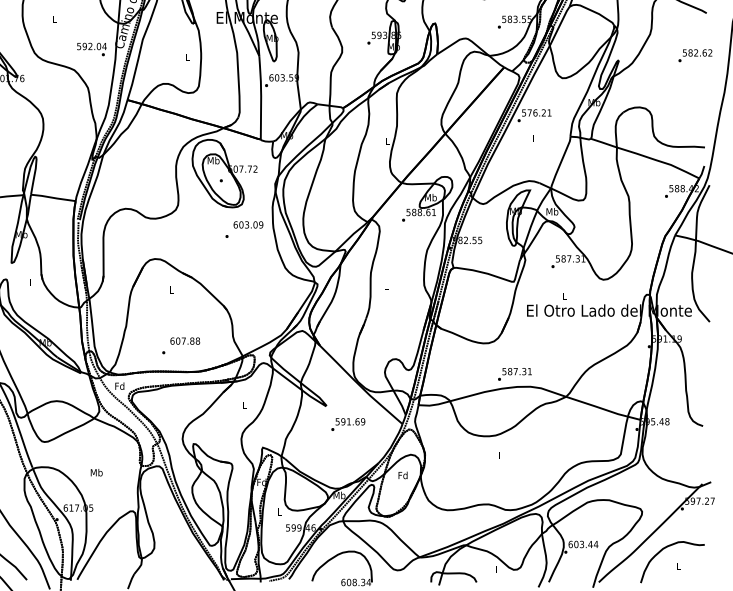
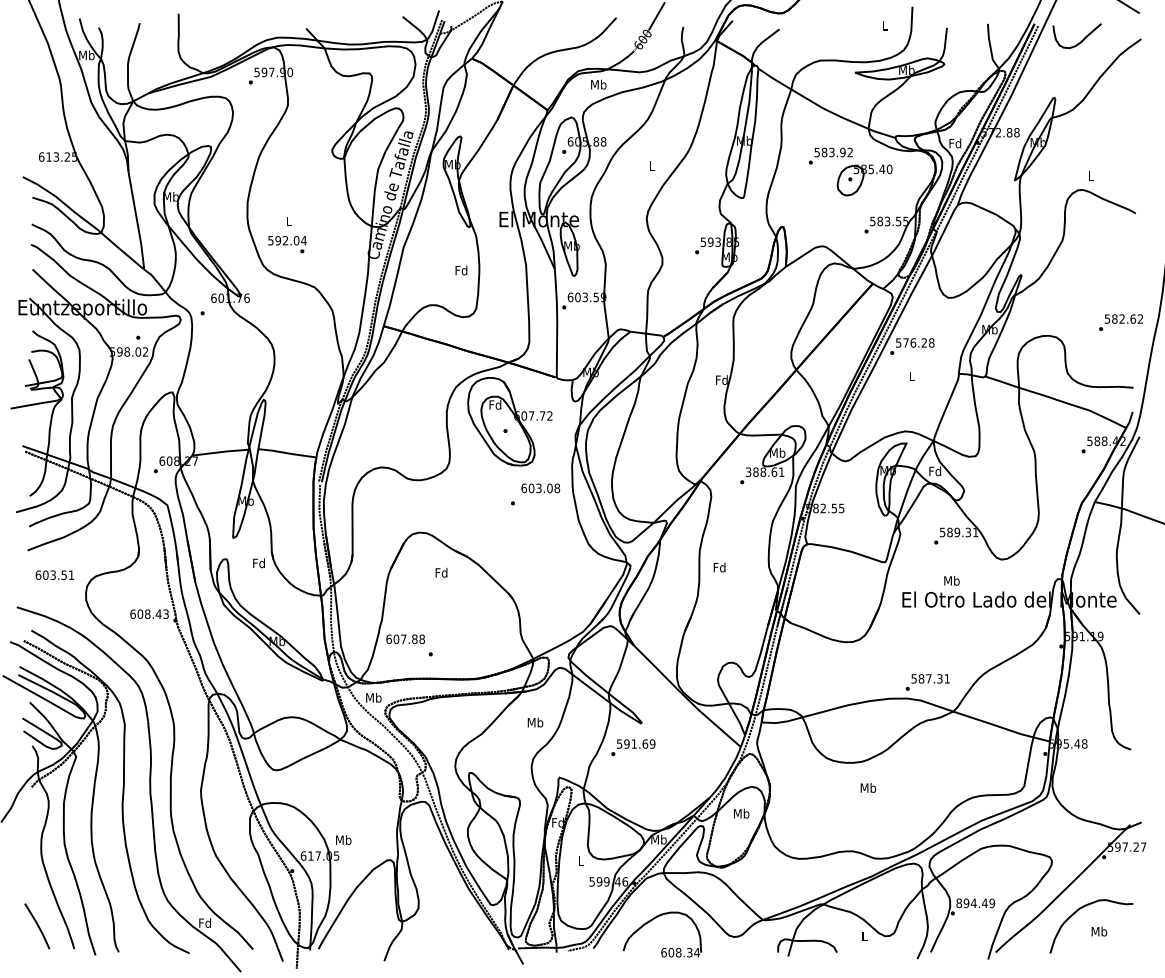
text: (91, 49) -> (287, 244), moved
text: (694, 55) -> (1120, 322), moved
text: (187, 57) -> (461, 270), L -> Fd
text: (549, 112) -> (931, 342), 576.21 -> 576.28
text: (387, 141) -> (721, 379), L -> Fd
text: (213, 160) -> (495, 404), Mb -> Fd
text: (408, 211) -> (748, 471), 588.61 -> 388.61
text: (552, 211) -> (935, 471), Mb -> Fd
text: (261, 225) -> (557, 488), 603.09 -> 603.08
text: (569, 258) -> (957, 532), 587.31 -> 589.31
text: (31, 282) -> (258, 563), L -> Fd
text: (386, 285) -> (719, 567), L -> Fd
text: (172, 289) -> (441, 572), L -> Fd
text: (564, 295) -> (951, 580), L -> Mb
text: (185, 341) -> (405, 639), moved
text: (514, 374) -> (927, 682), moved
text: (119, 385) -> (373, 697), Fd -> Mb
text: (244, 405) -> (535, 722), L -> Mb
text: (348, 424) -> (633, 747), moved
text: (500, 455) -> (868, 787), L -> Mb
text: (96, 472) -> (343, 839), moved
text: (403, 475) -> (741, 813), Fd -> Mb
text: (583, 544) -> (975, 903), 603.44 -> 894.49
text: (678, 566) -> (1099, 931), L -> Mb

